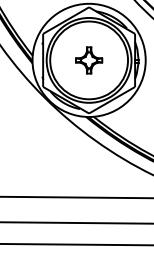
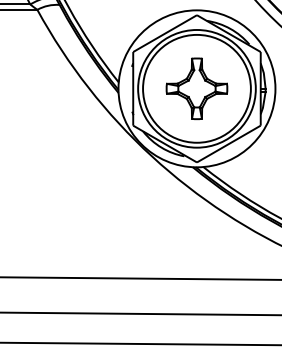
part: (88, 60) -> (196, 88), size x1.67

